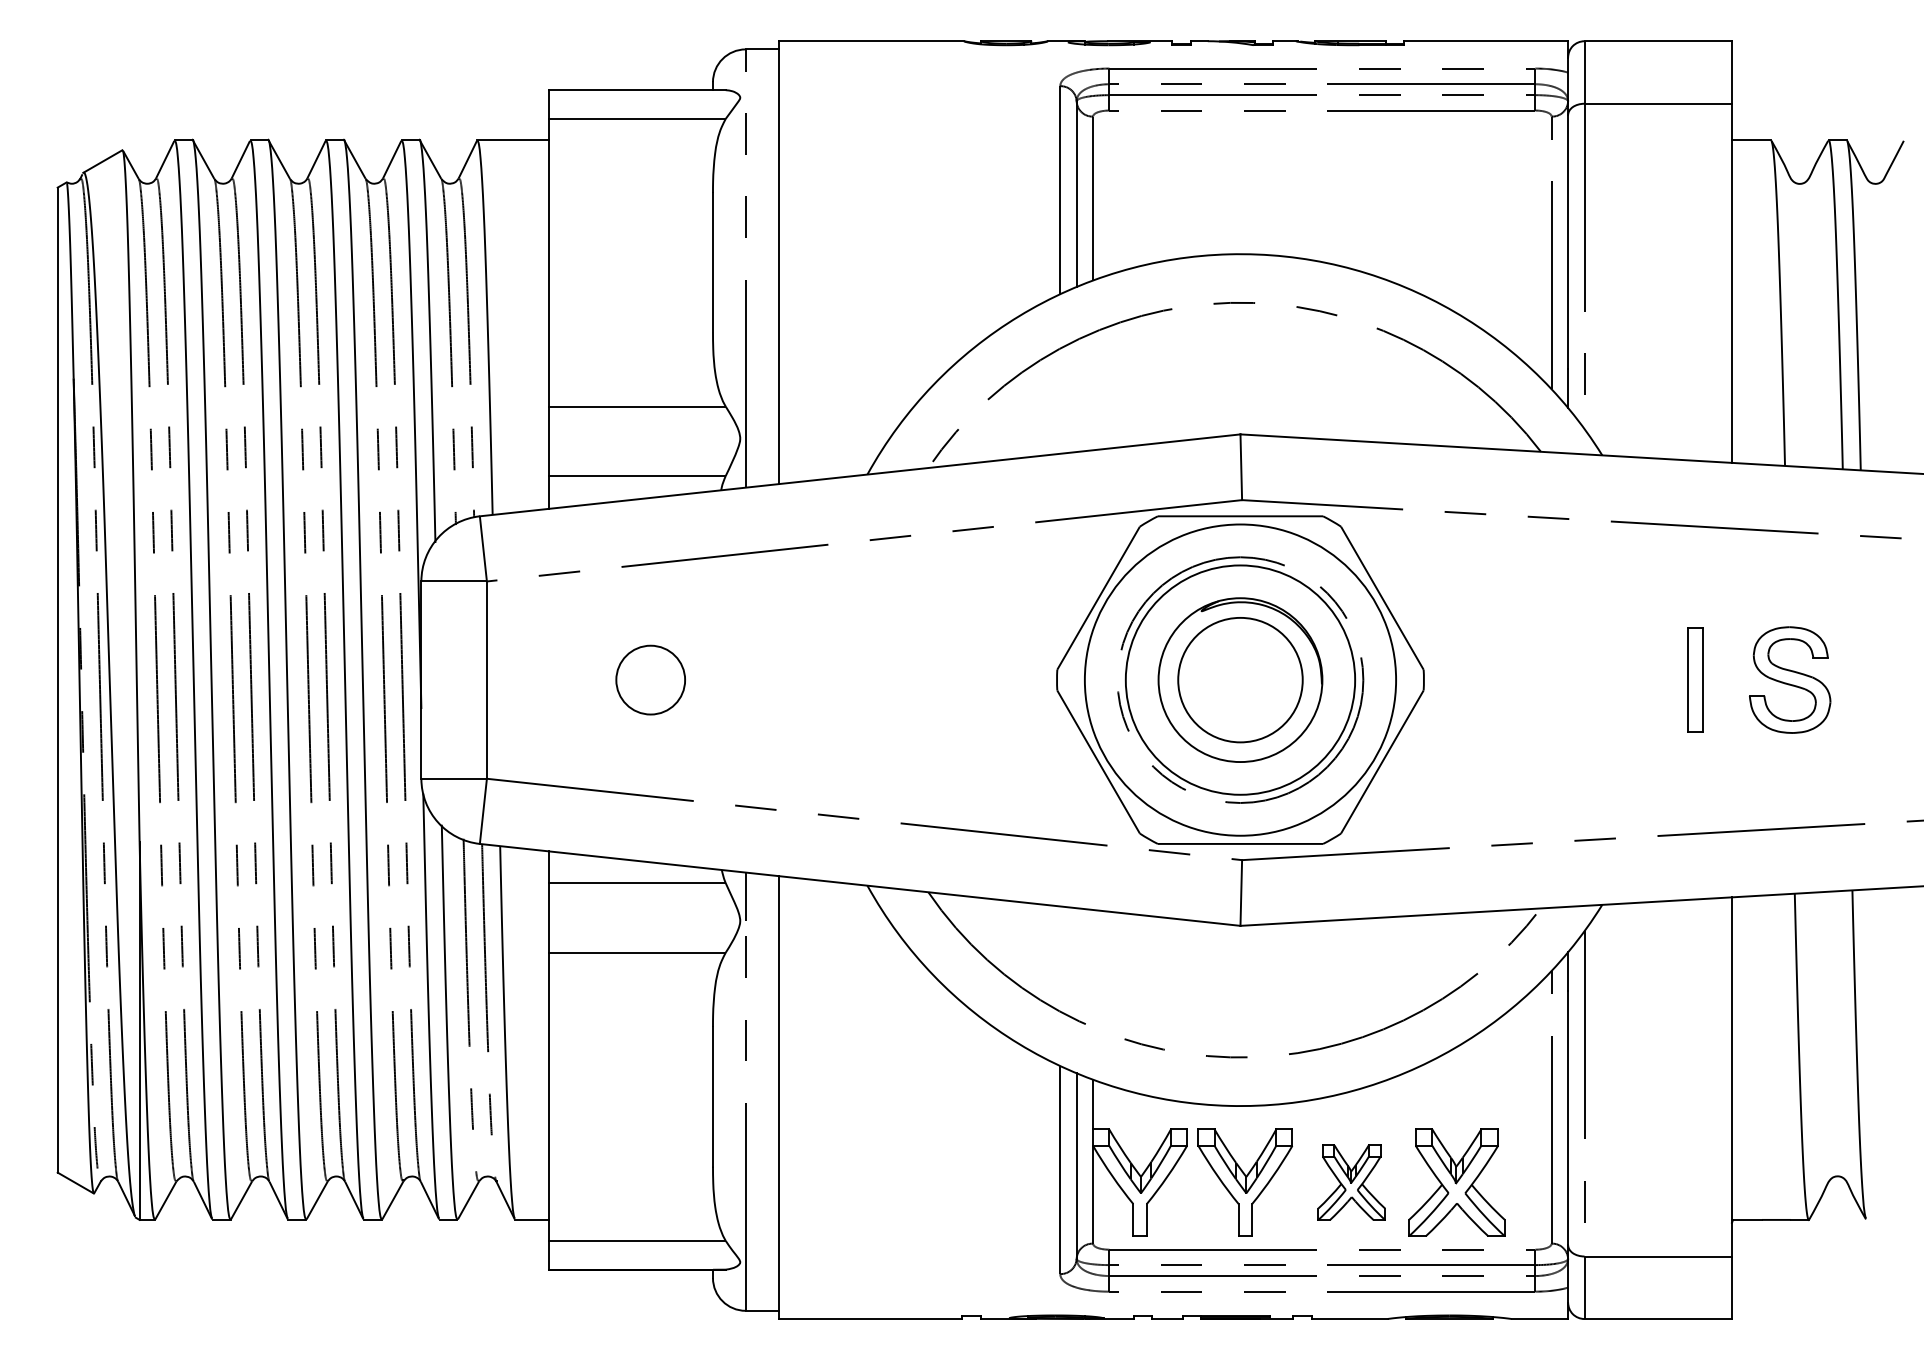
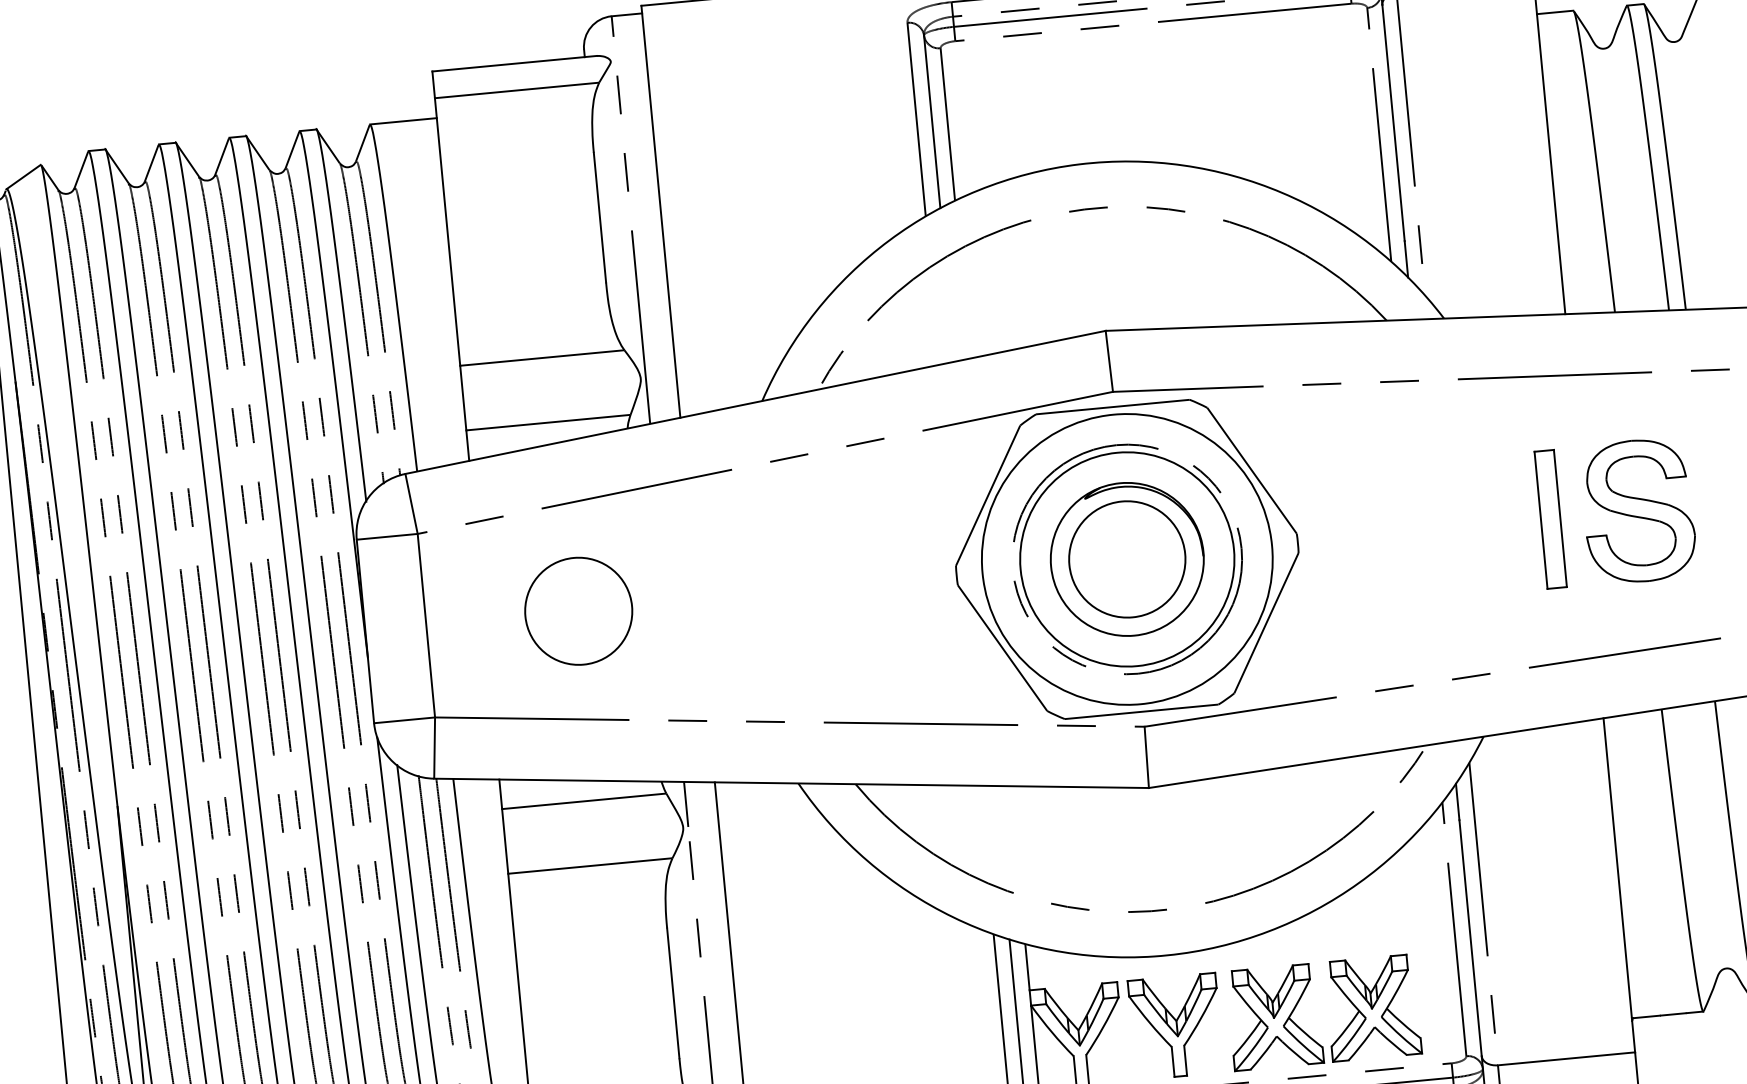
circle: (650, 679) -> (578, 610), size x1.67
part: (1695, 679) -> (1550, 518), size x1.43
part: (1789, 679) -> (1637, 510), size x1.43
part: (1351, 1182) -> (1274, 1016), size x1.43

